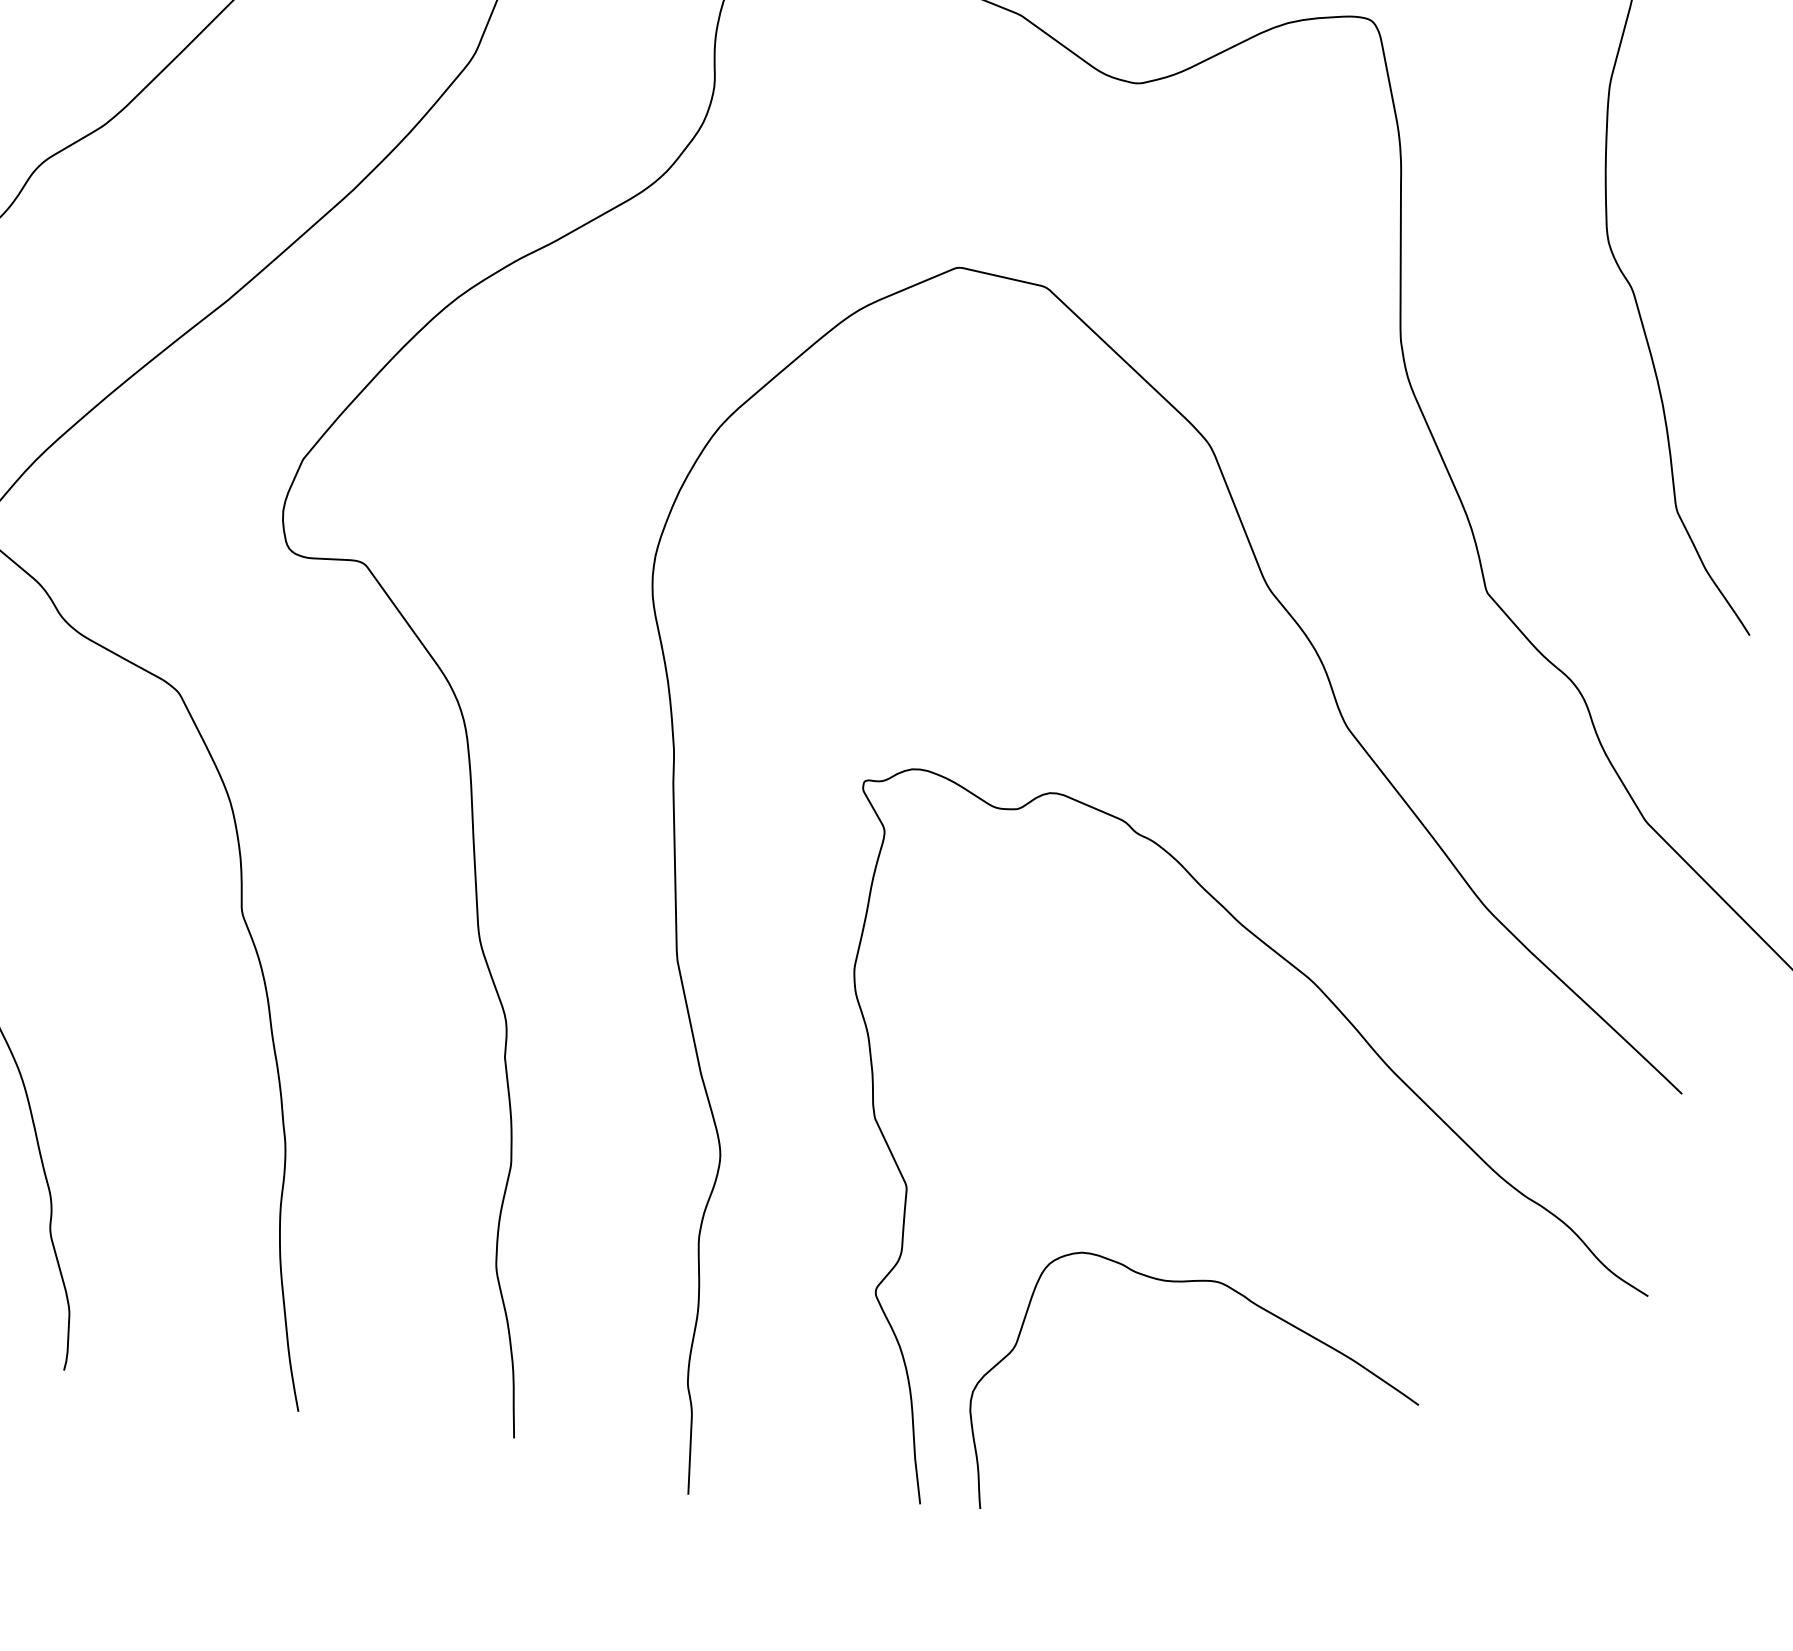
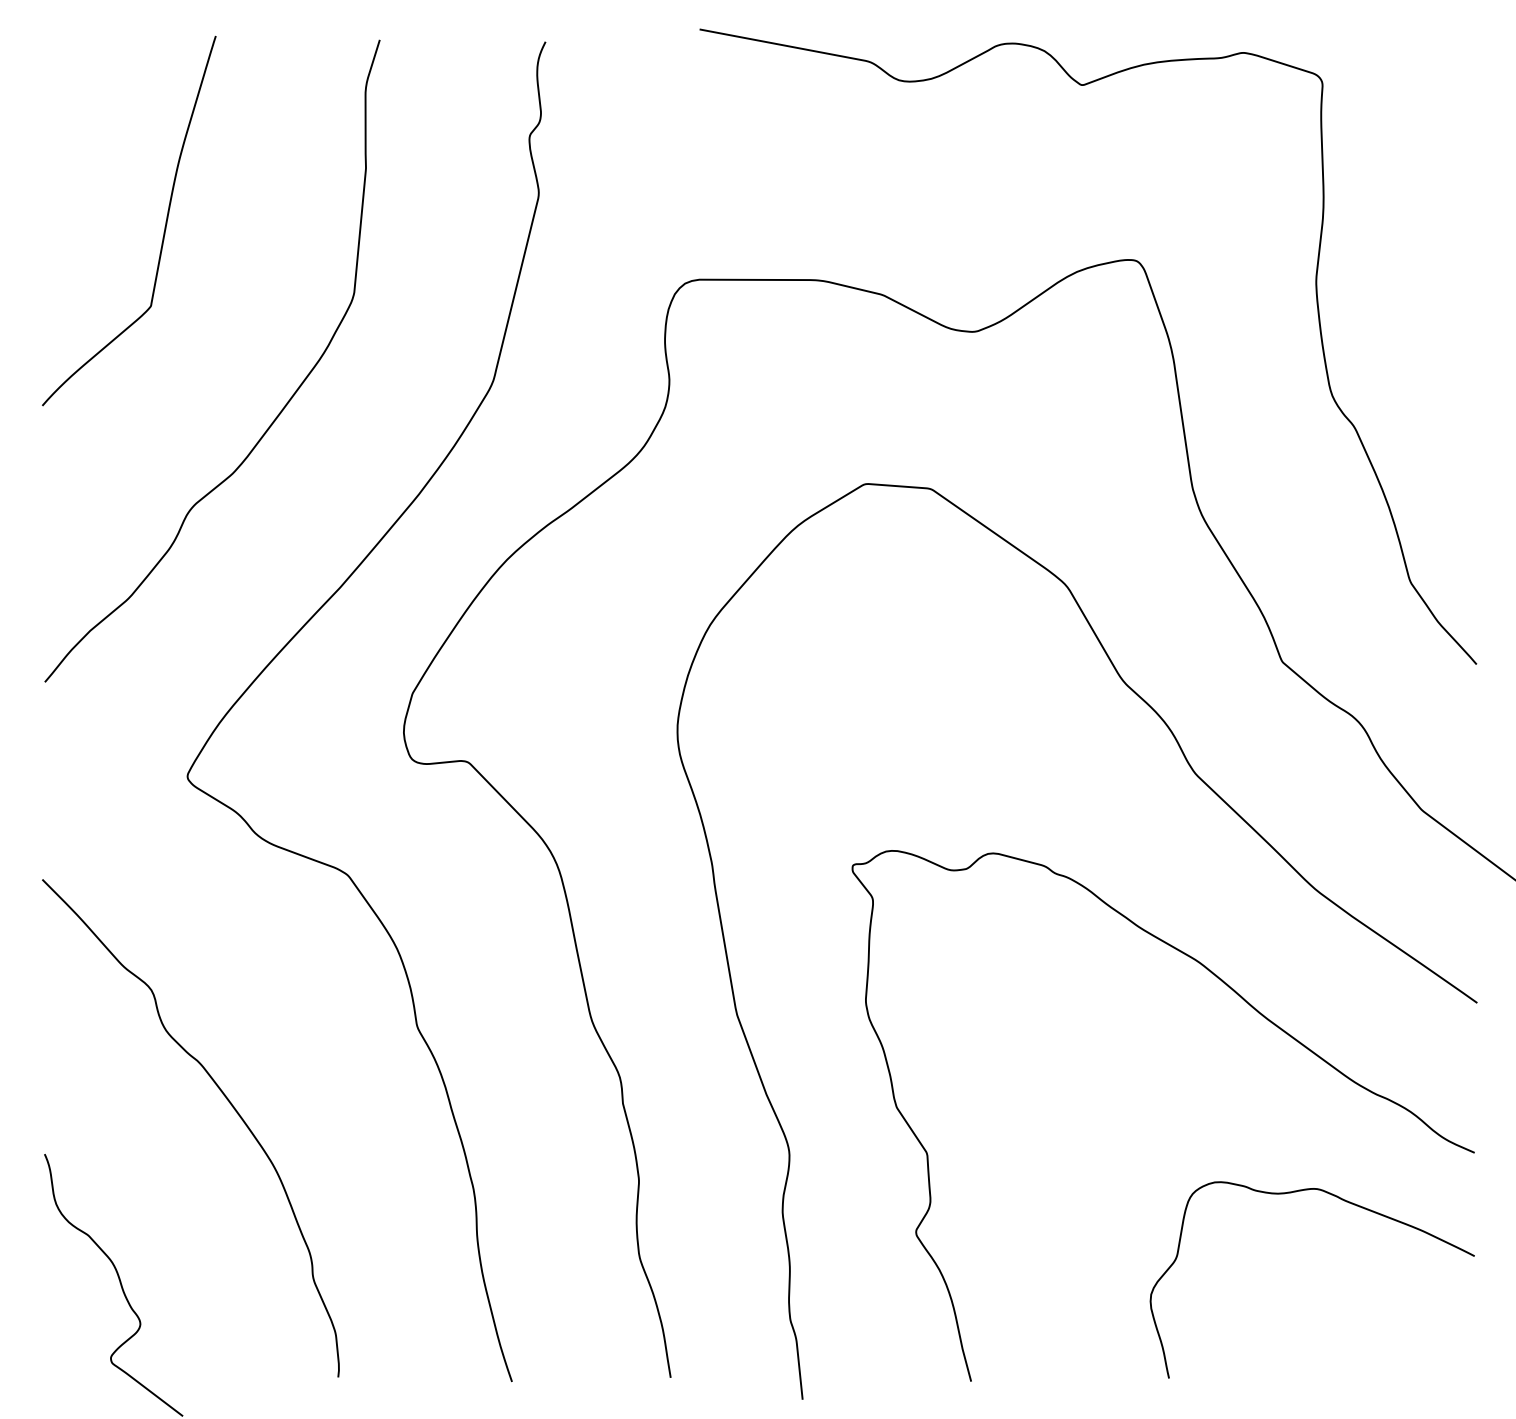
curve: (1256, 1306) -> (1346, 1202), moved

